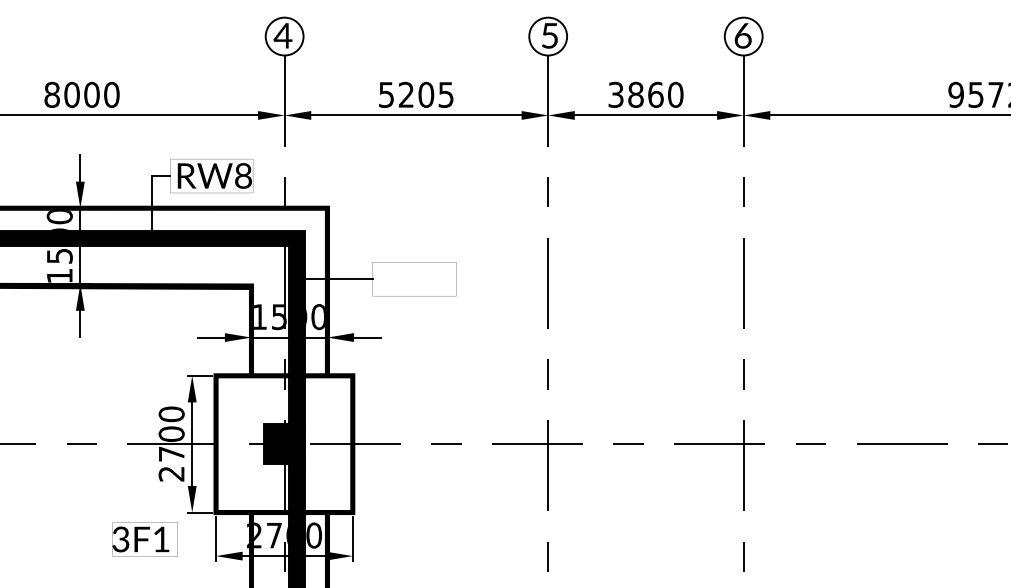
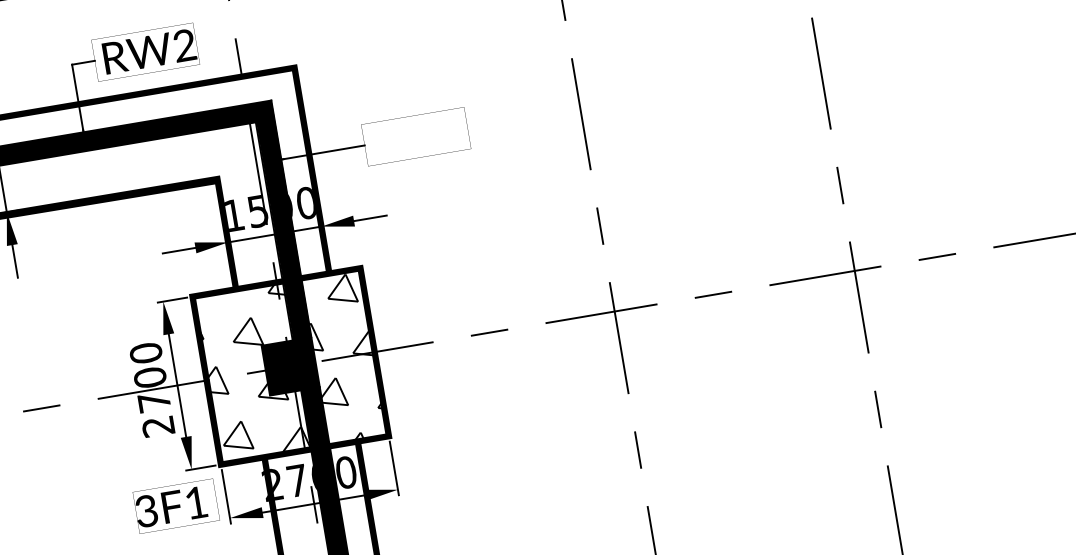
text: (243, 176) -> (184, 46), RW8 -> RW2
hatch: (284, 443) -> (290, 365), added
text: (144, 539) -> (175, 506), moved

